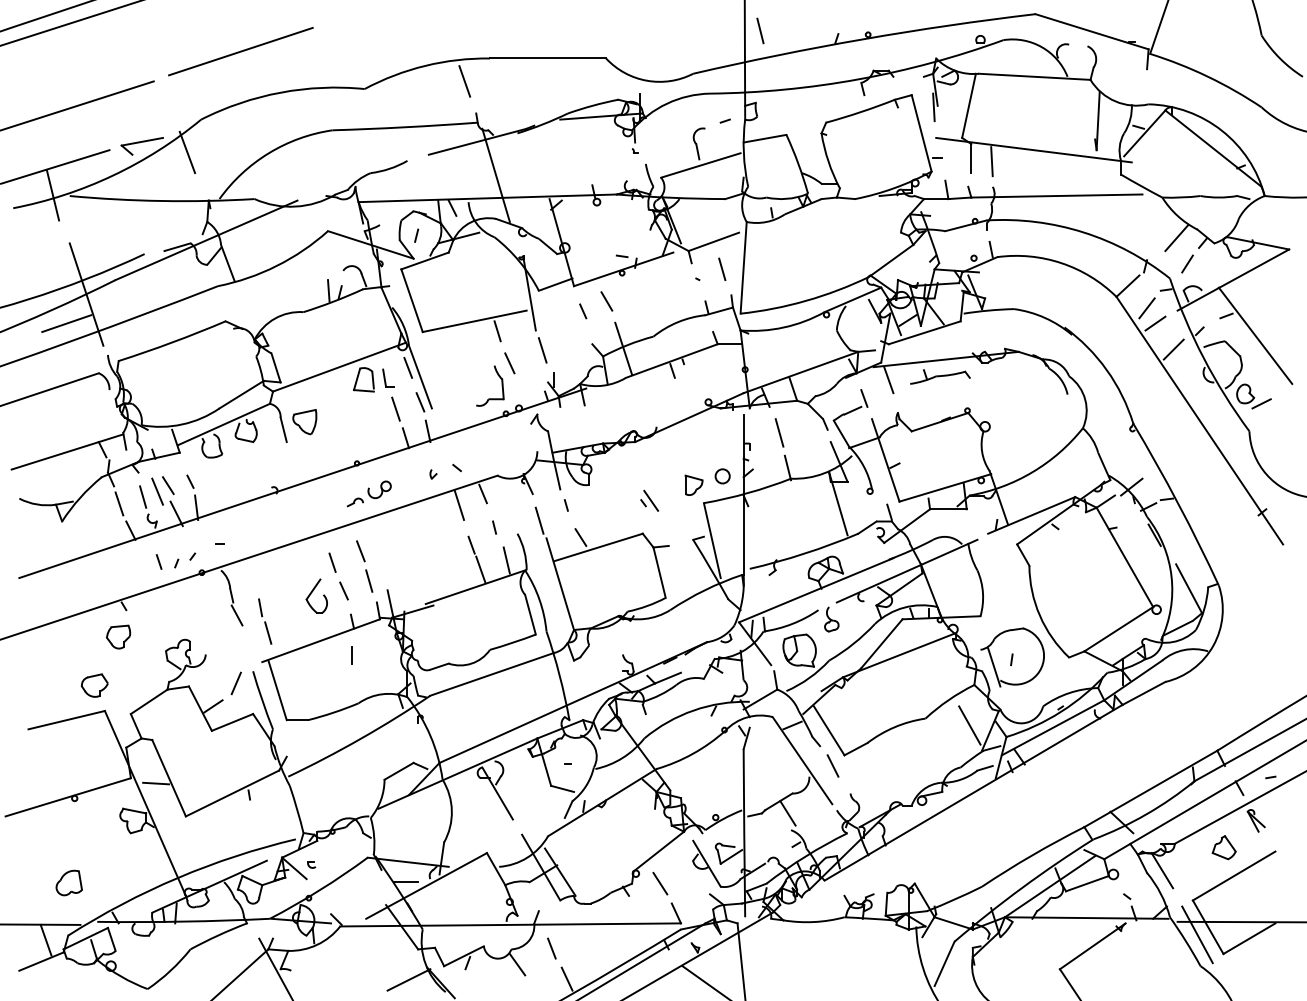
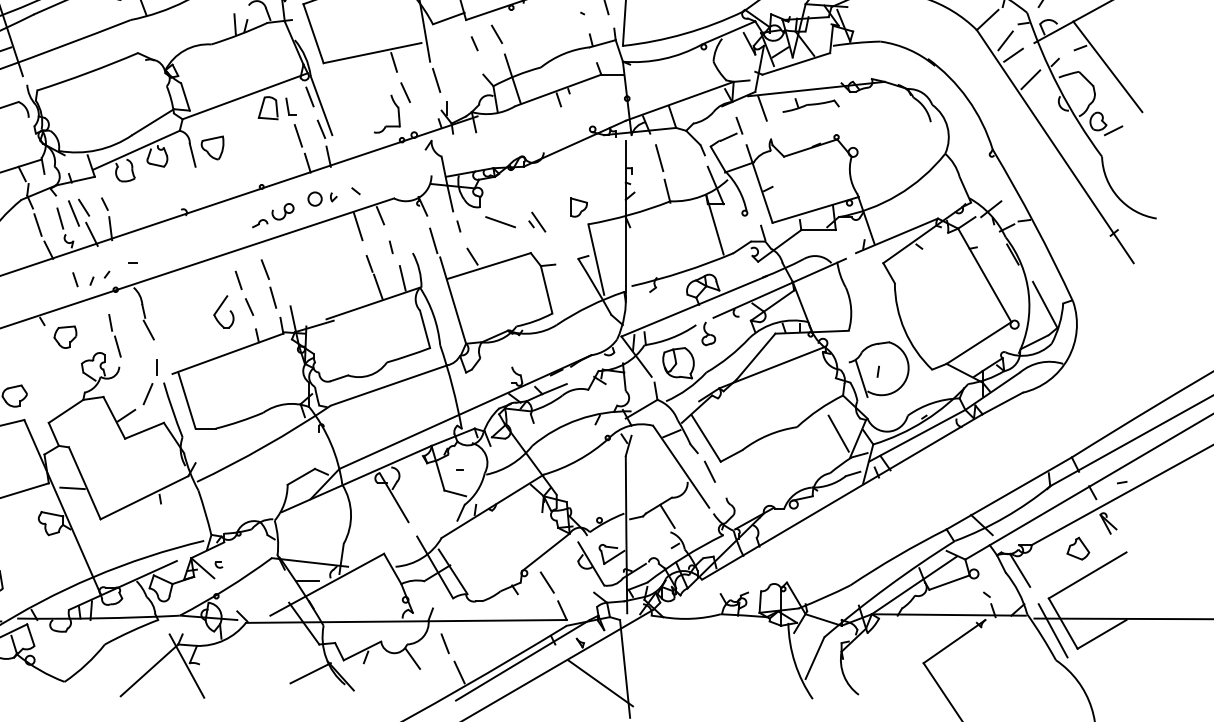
circle: (722, 476) -> (314, 199), moved
line: (610, 500) -> (500, 221), added
part: (265, 621) -> (115, 335), moved
part: (118, 636) -> (65, 336), moved
line: (351, 655) -> (156, 367), moved

